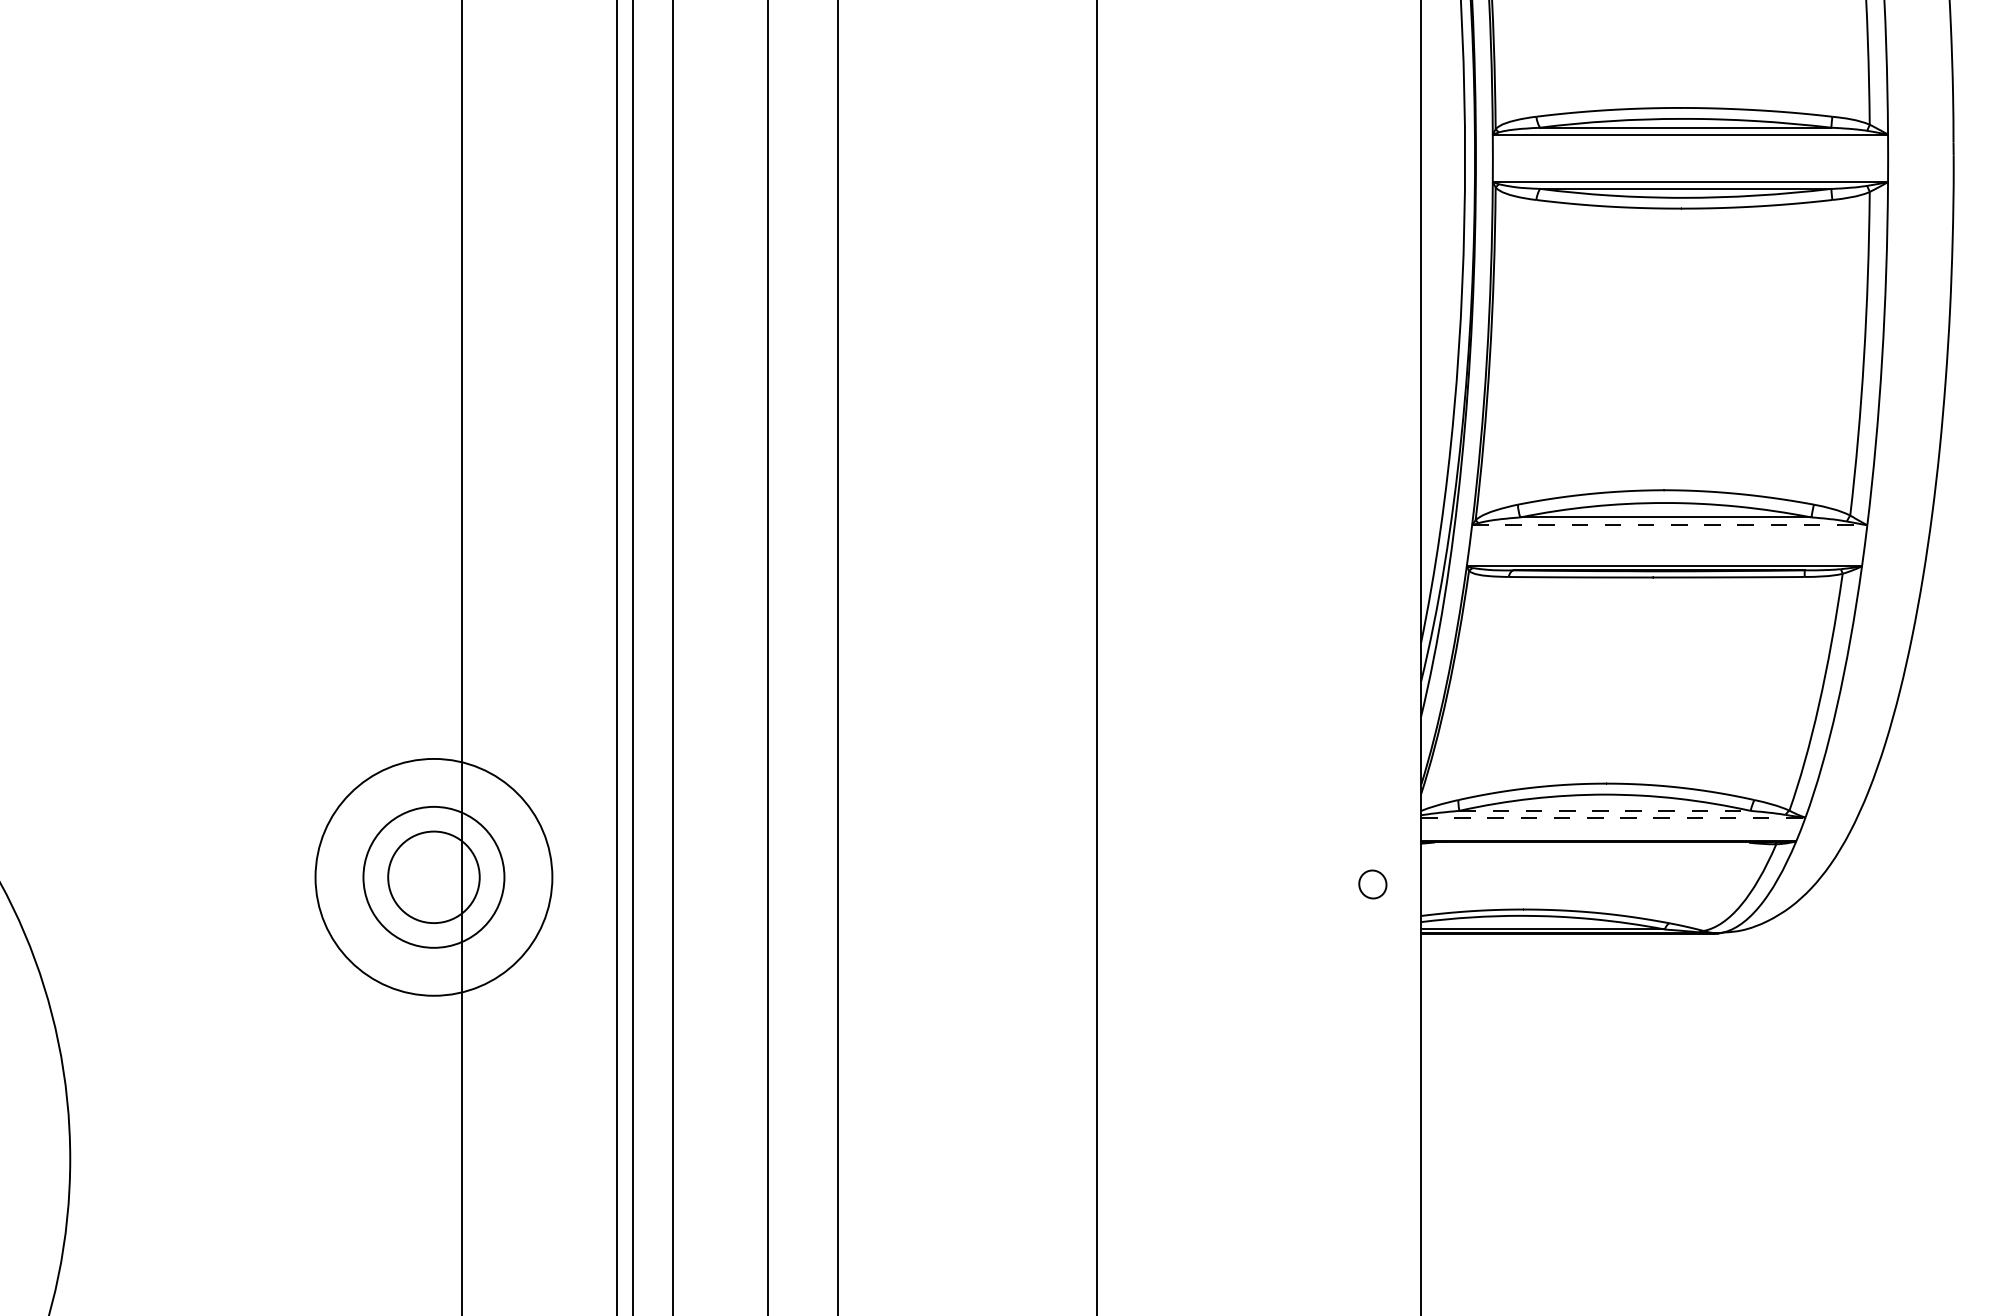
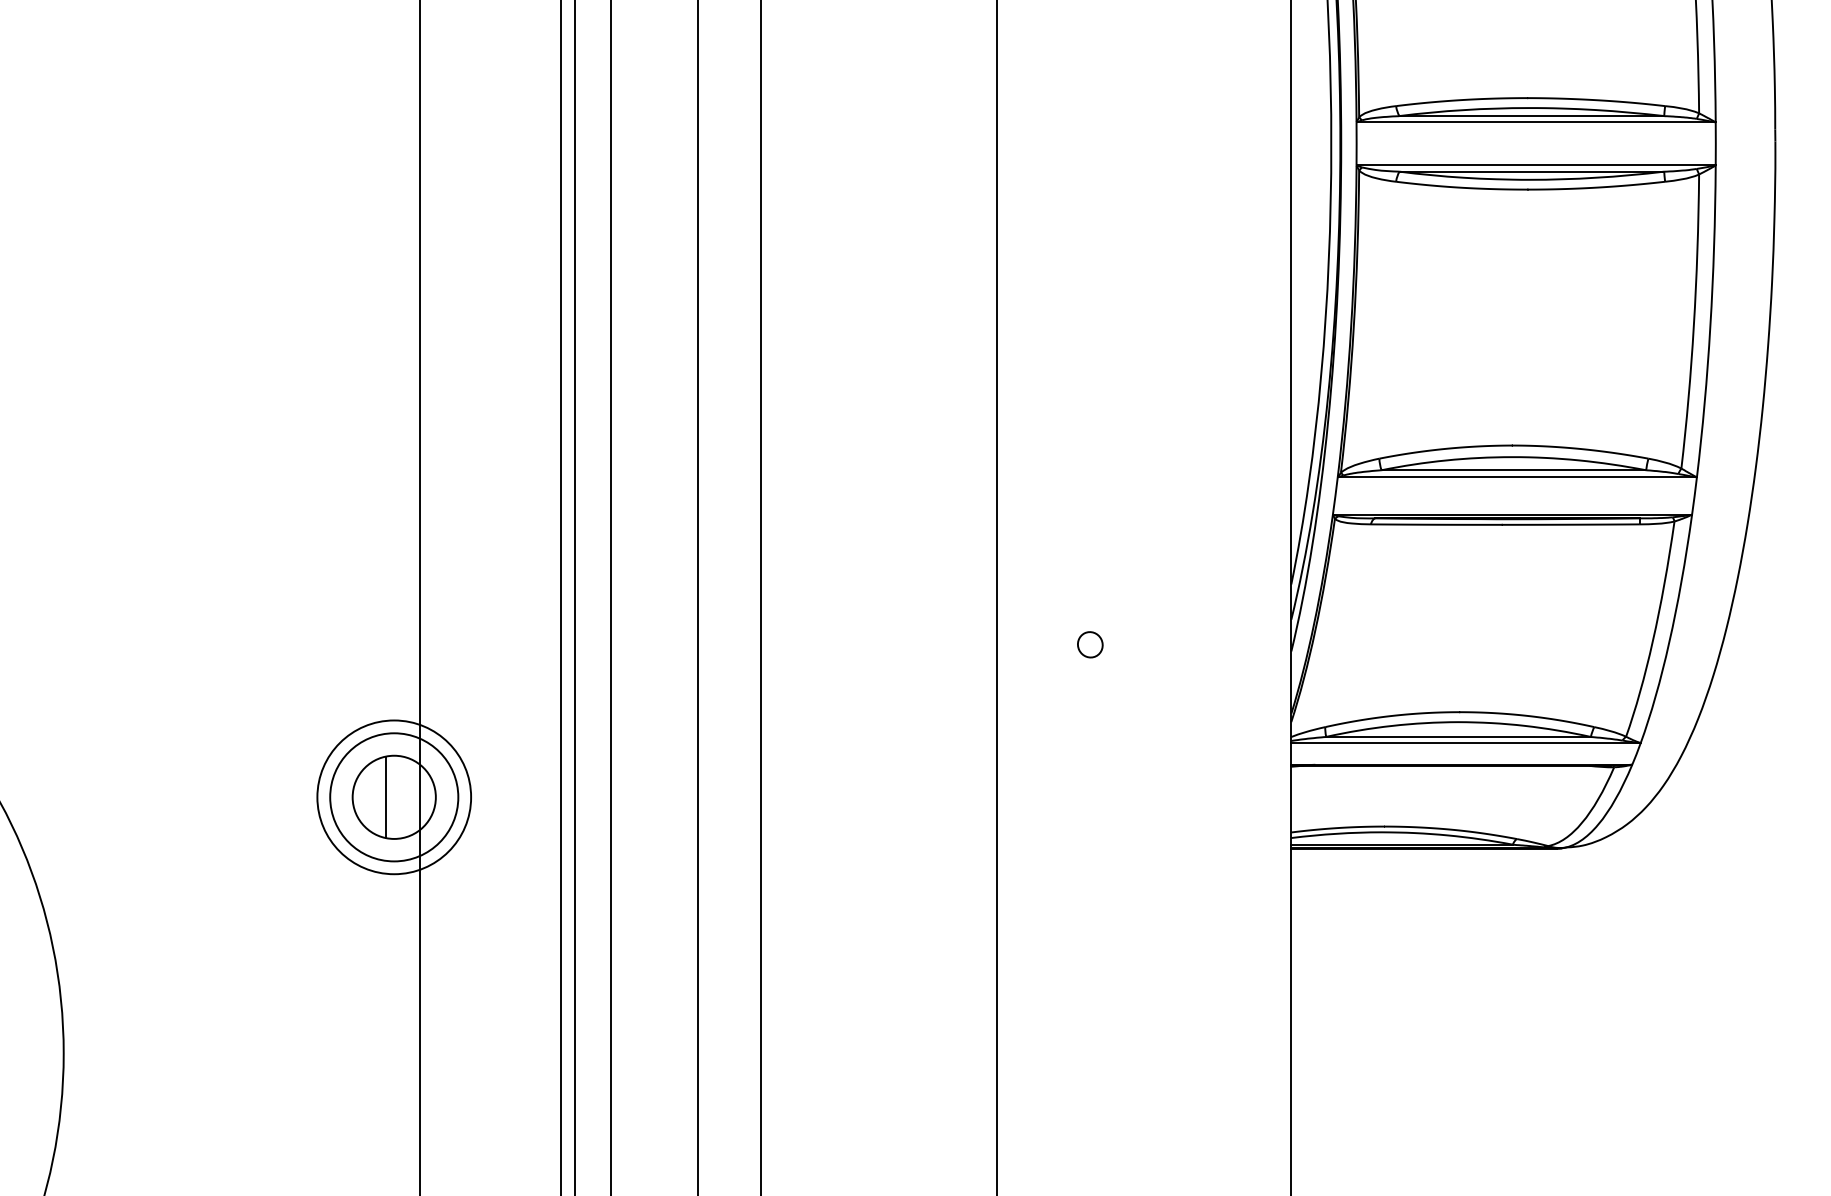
line: (1669, 525) -> (1517, 477), dashed -> solid
line: (1604, 810) -> (1458, 736), dashed -> solid
line: (1613, 817) -> (1466, 742), dashed -> solid
line: (424, 876) -> (385, 796), added
circle: (433, 876) -> (393, 796), size x0.71
part: (1372, 884) -> (1089, 644), moved

